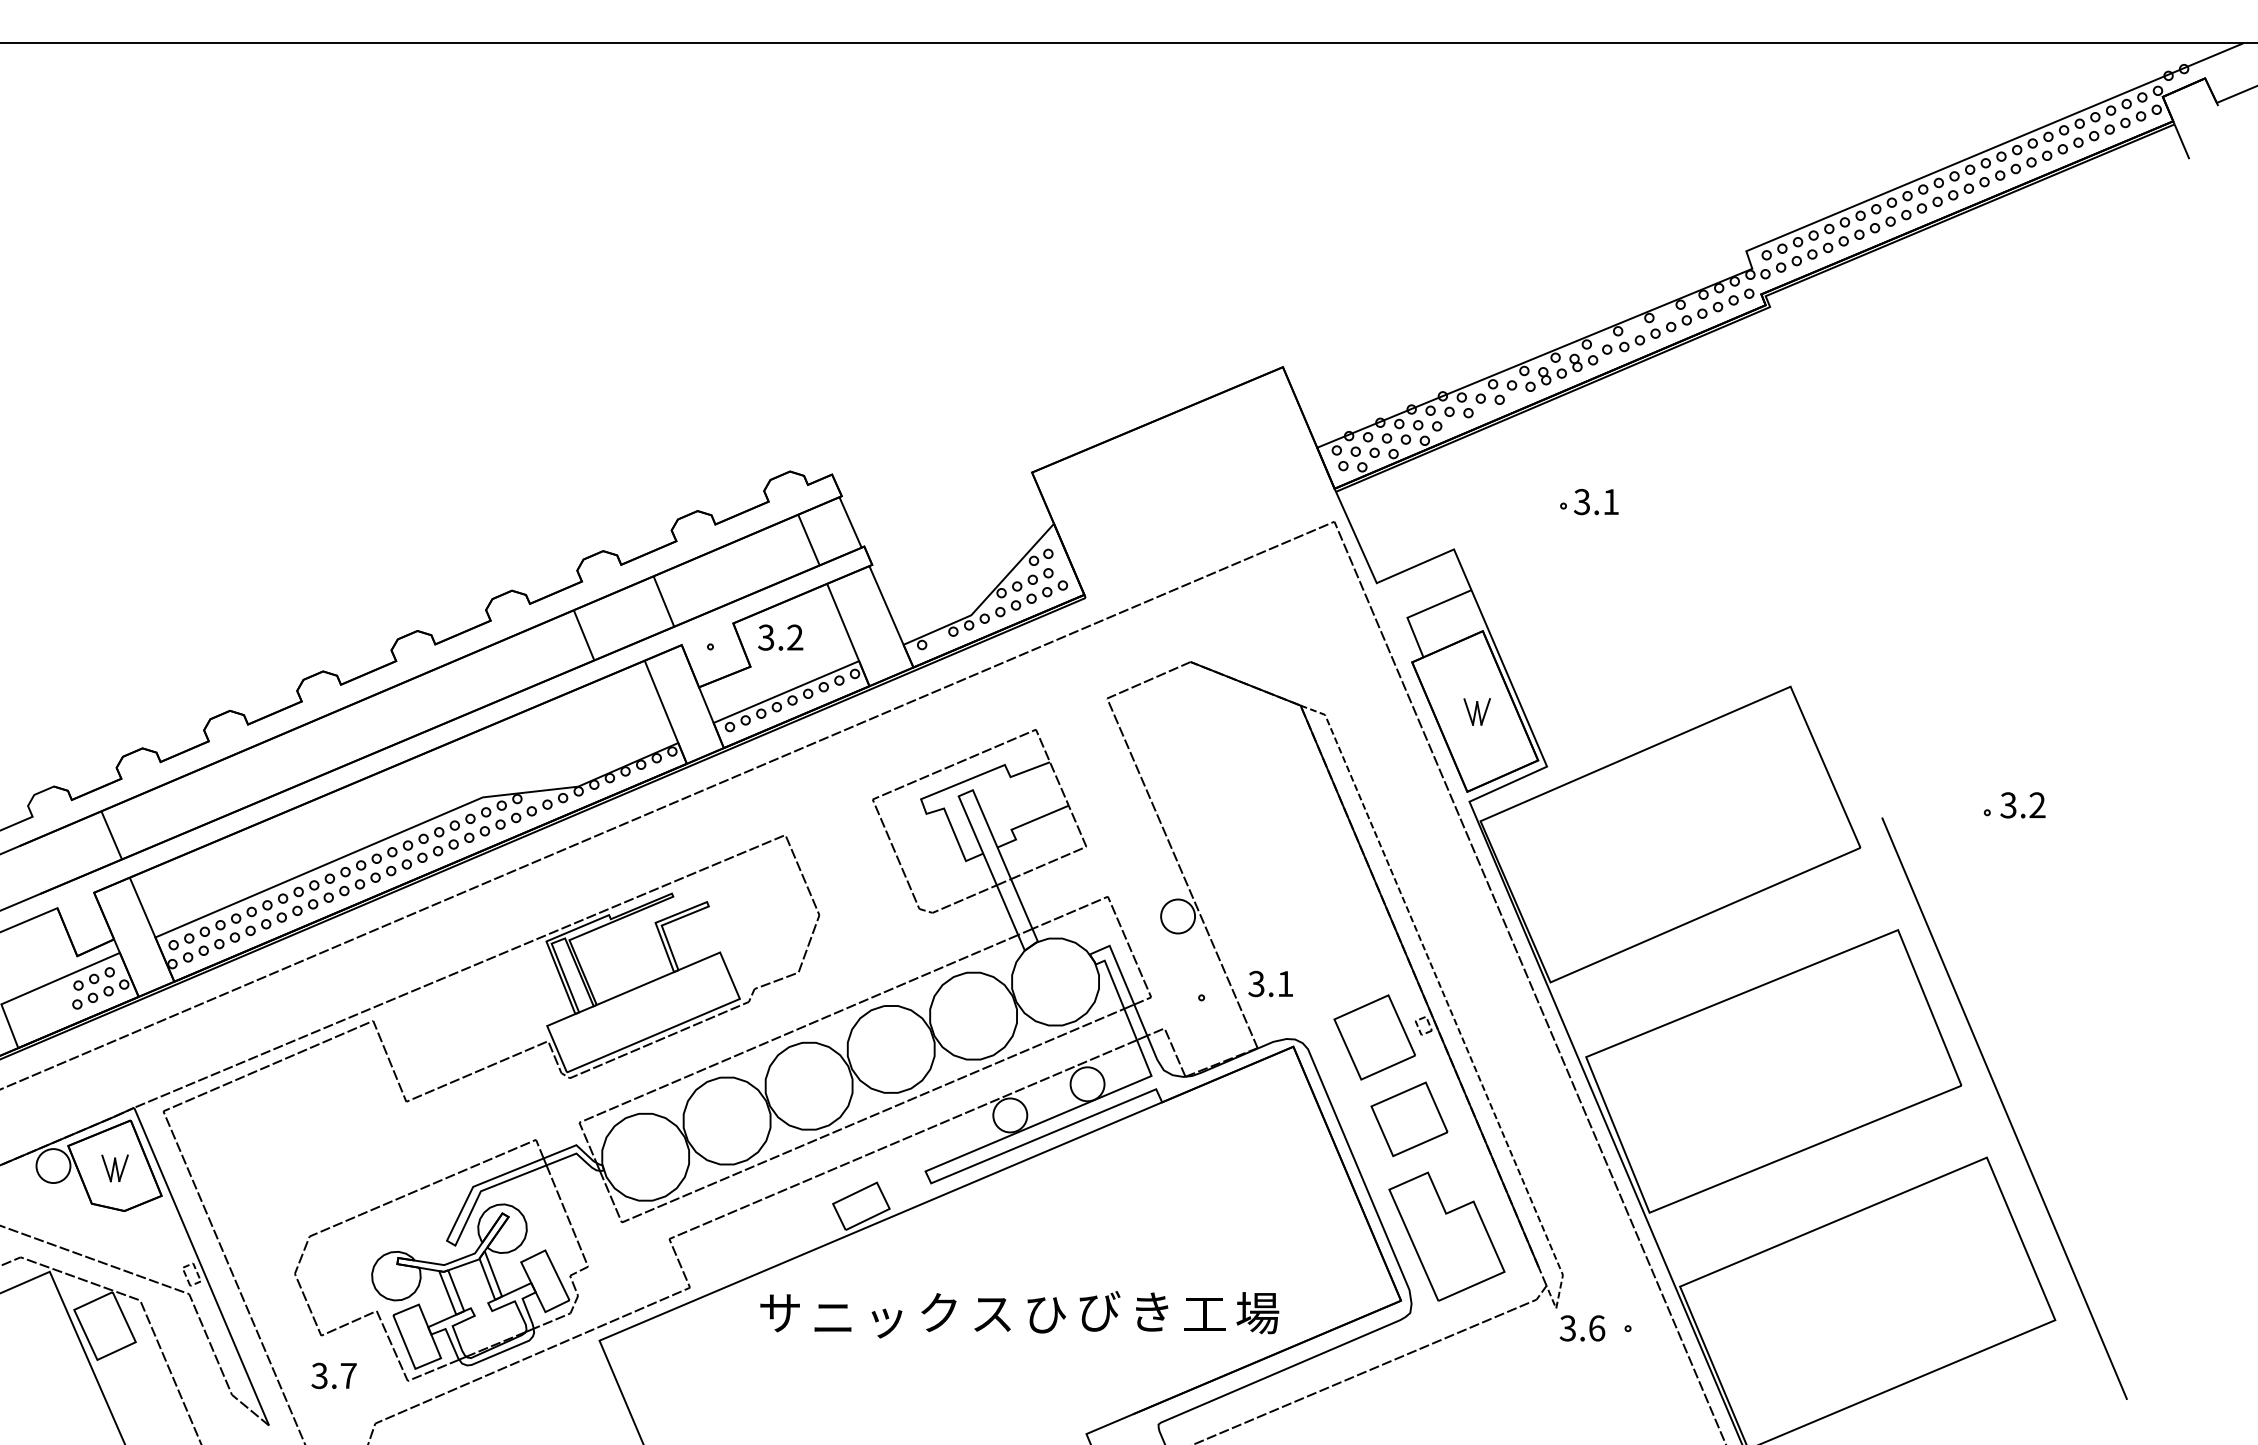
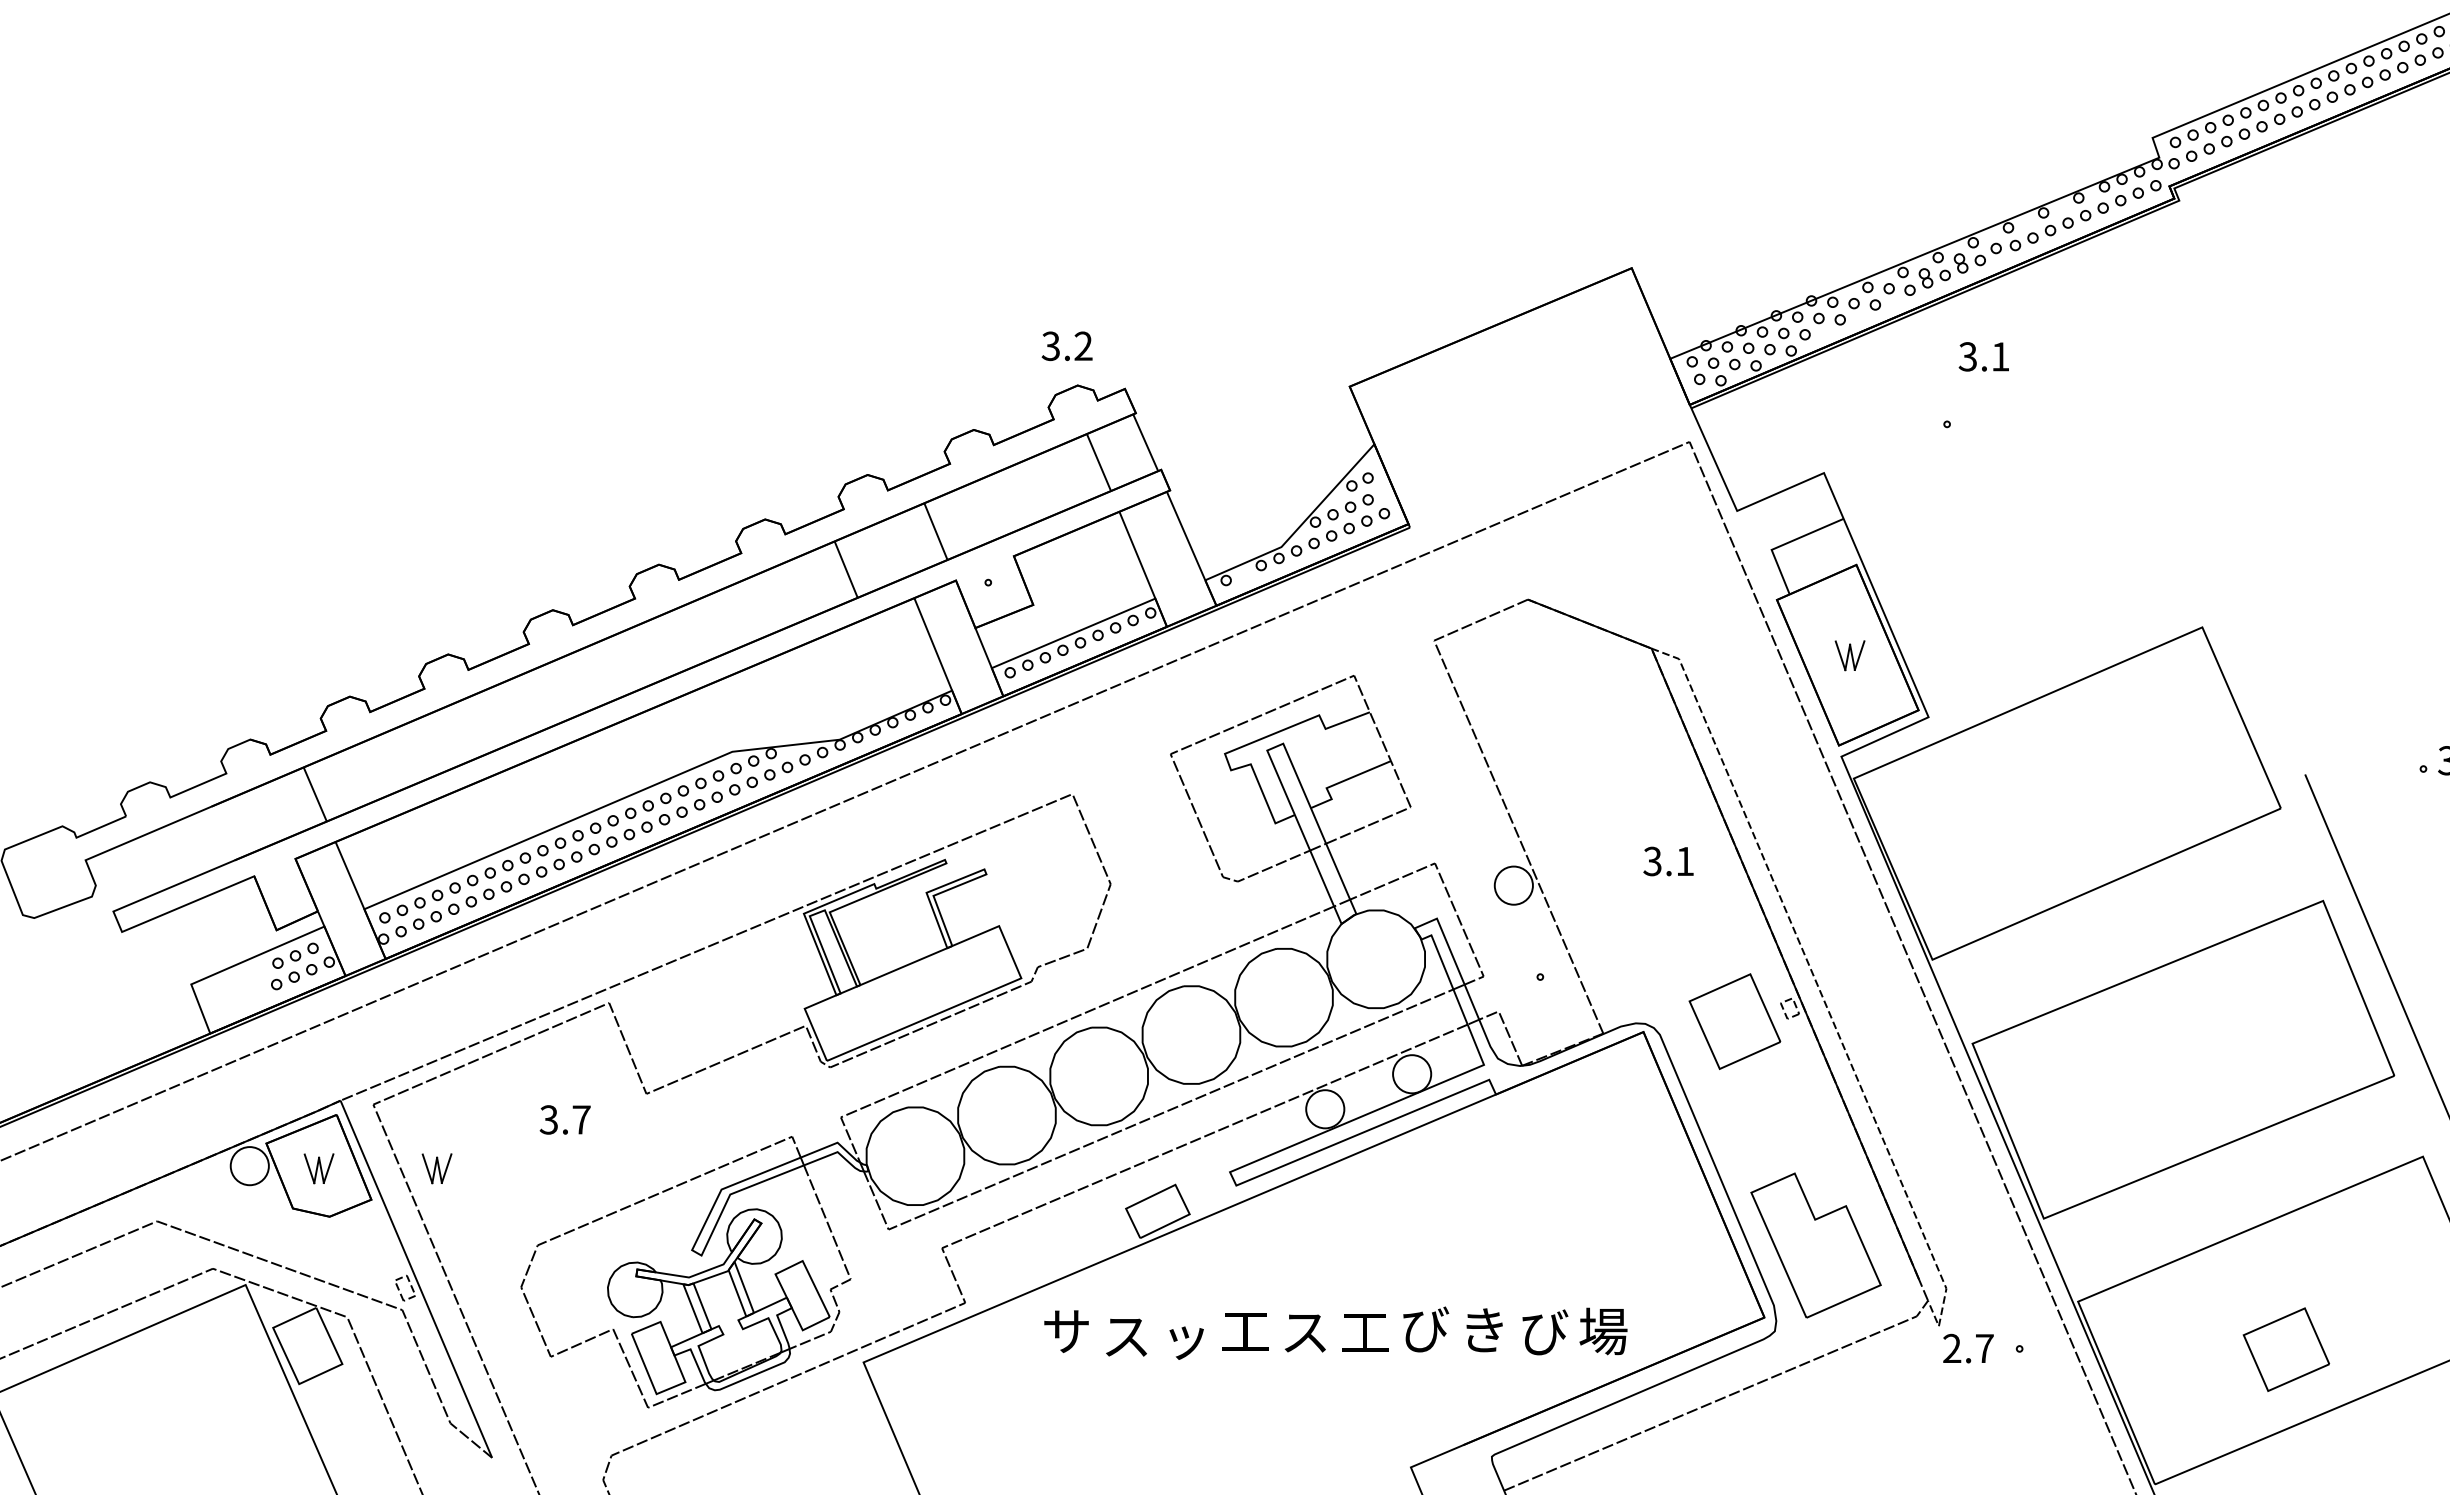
text: (1596, 502) -> (1984, 357), moved
text: (780, 637) -> (1066, 346), moved
text: (1270, 983) -> (1668, 860), moved
part: (1409, 1119) -> (2286, 1349), moved
part: (219, 1168) -> (436, 1168), added
text: (939, 1312) -> (1245, 1330), ク -> 工
text: (1205, 1313) -> (1544, 1331), 工 -> び
text: (1045, 1315) -> (1364, 1334), ひ -> 工
text: (832, 1318) -> (1125, 1337), ニ -> ス
text: (1582, 1328) -> (1968, 1348), 3.6 -> 2.7
text: (333, 1375) -> (564, 1119), moved

